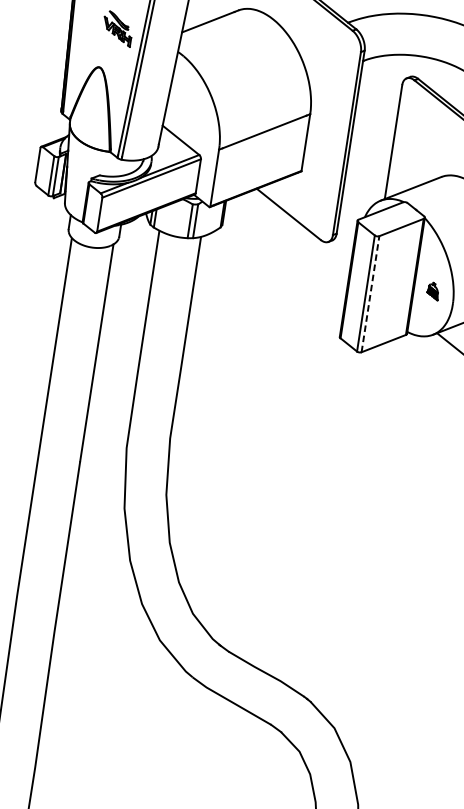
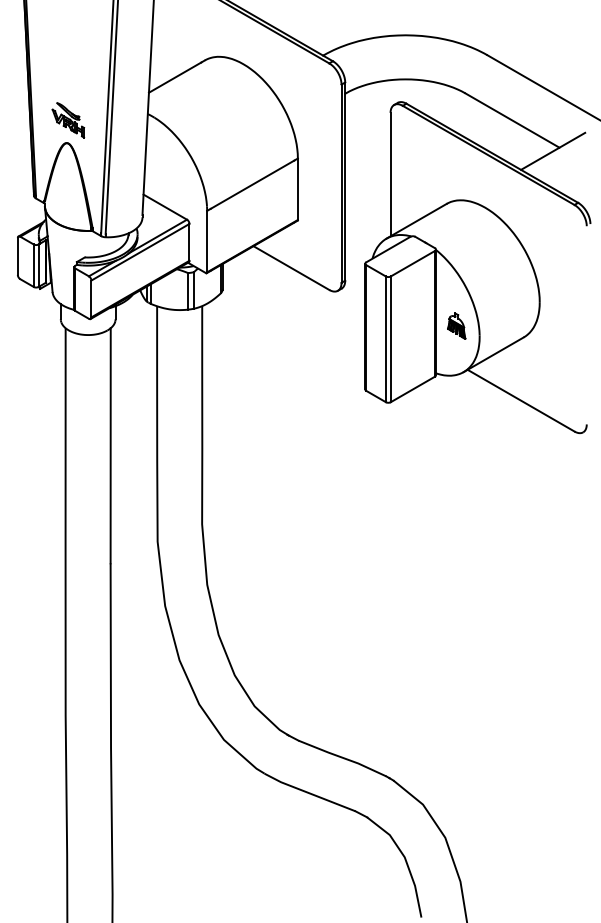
part: (117, 28) -> (68, 120), moved
part: (433, 290) -> (456, 325), size x1.43
line: (370, 294) -> (390, 339), dashed -> solid

